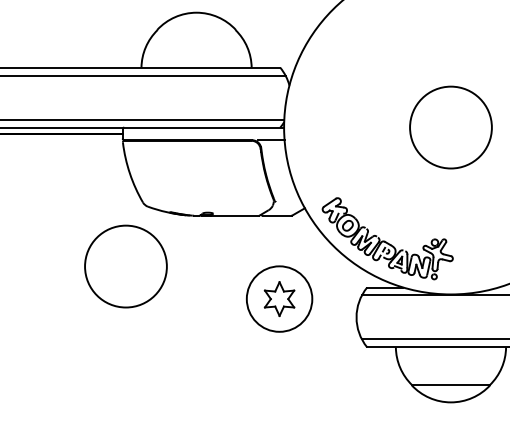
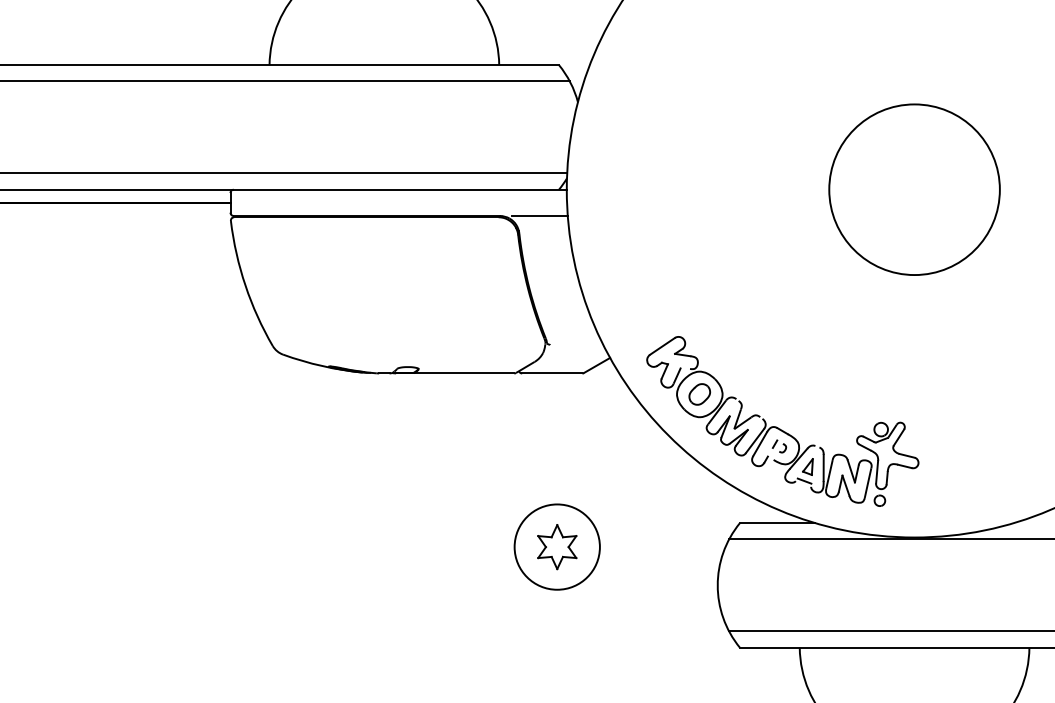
circle: (125, 266) -> (236, 479), removed
part: (279, 298) -> (557, 545), size x0.62

